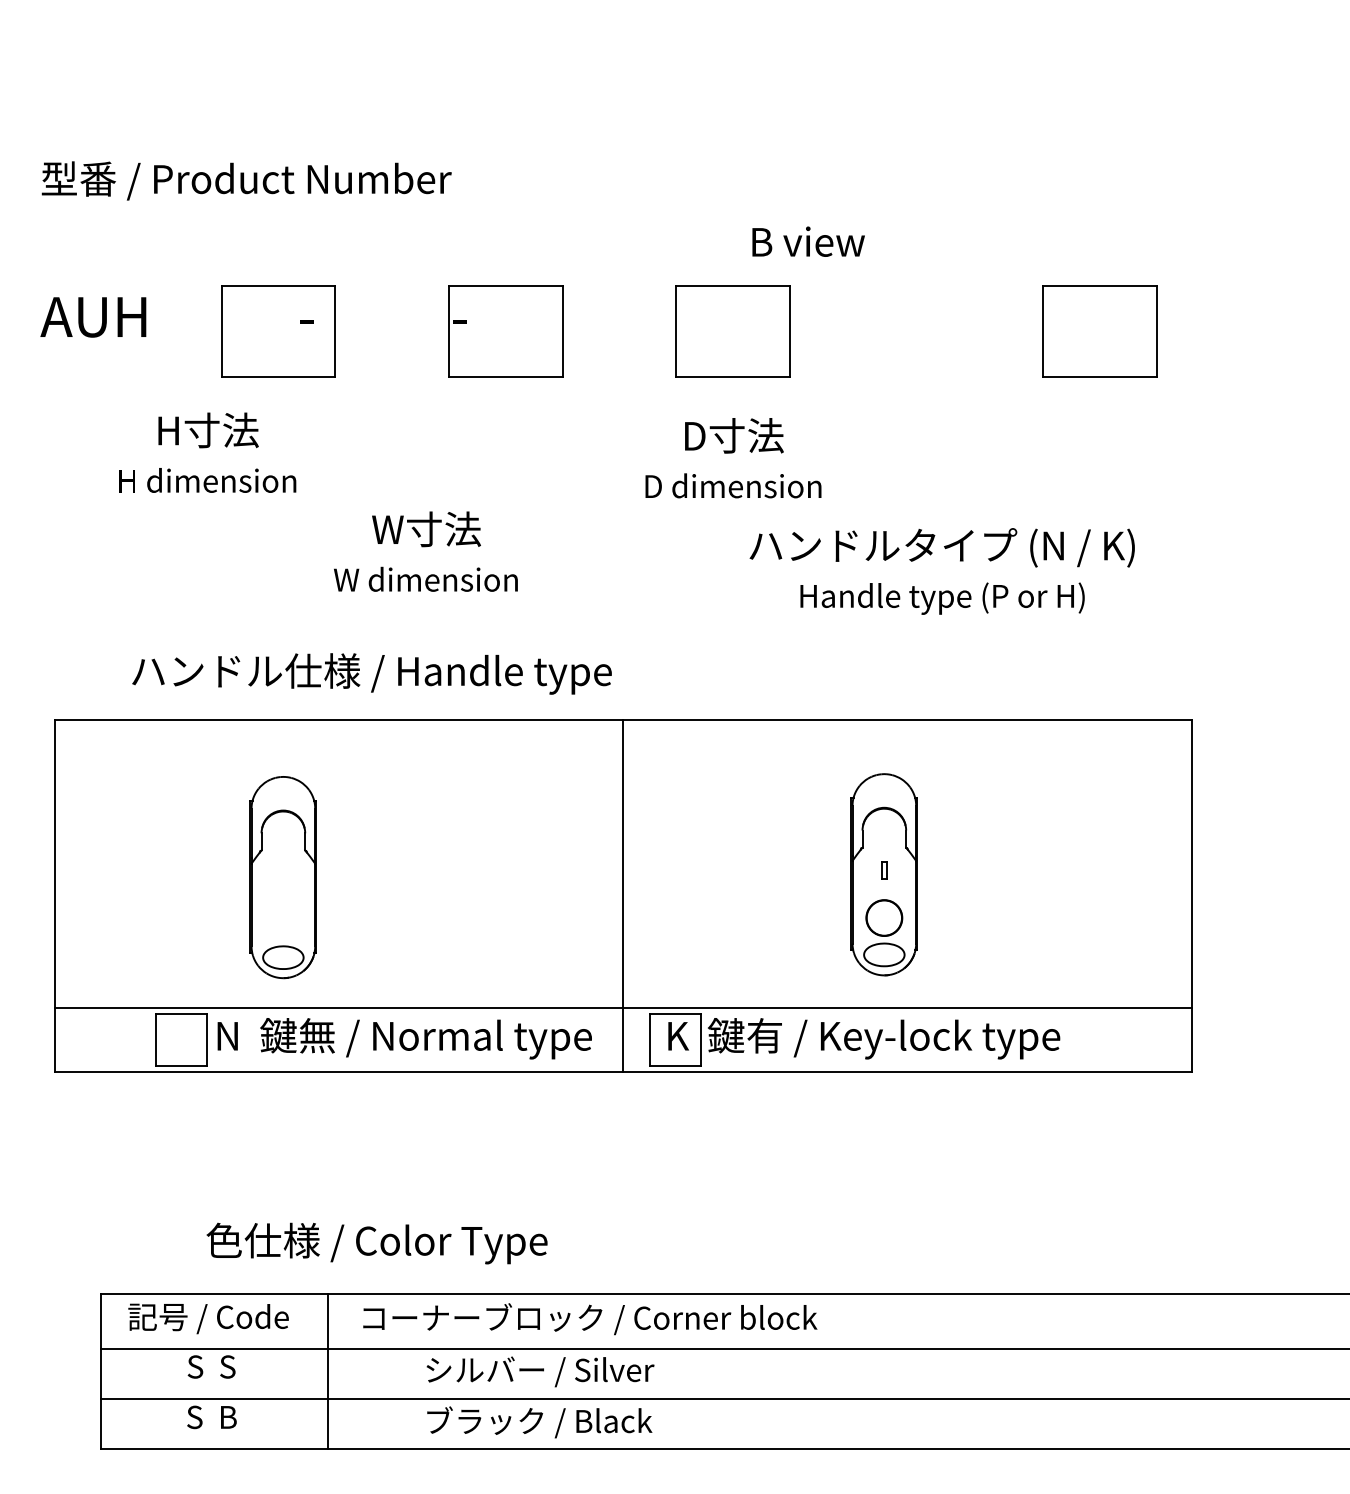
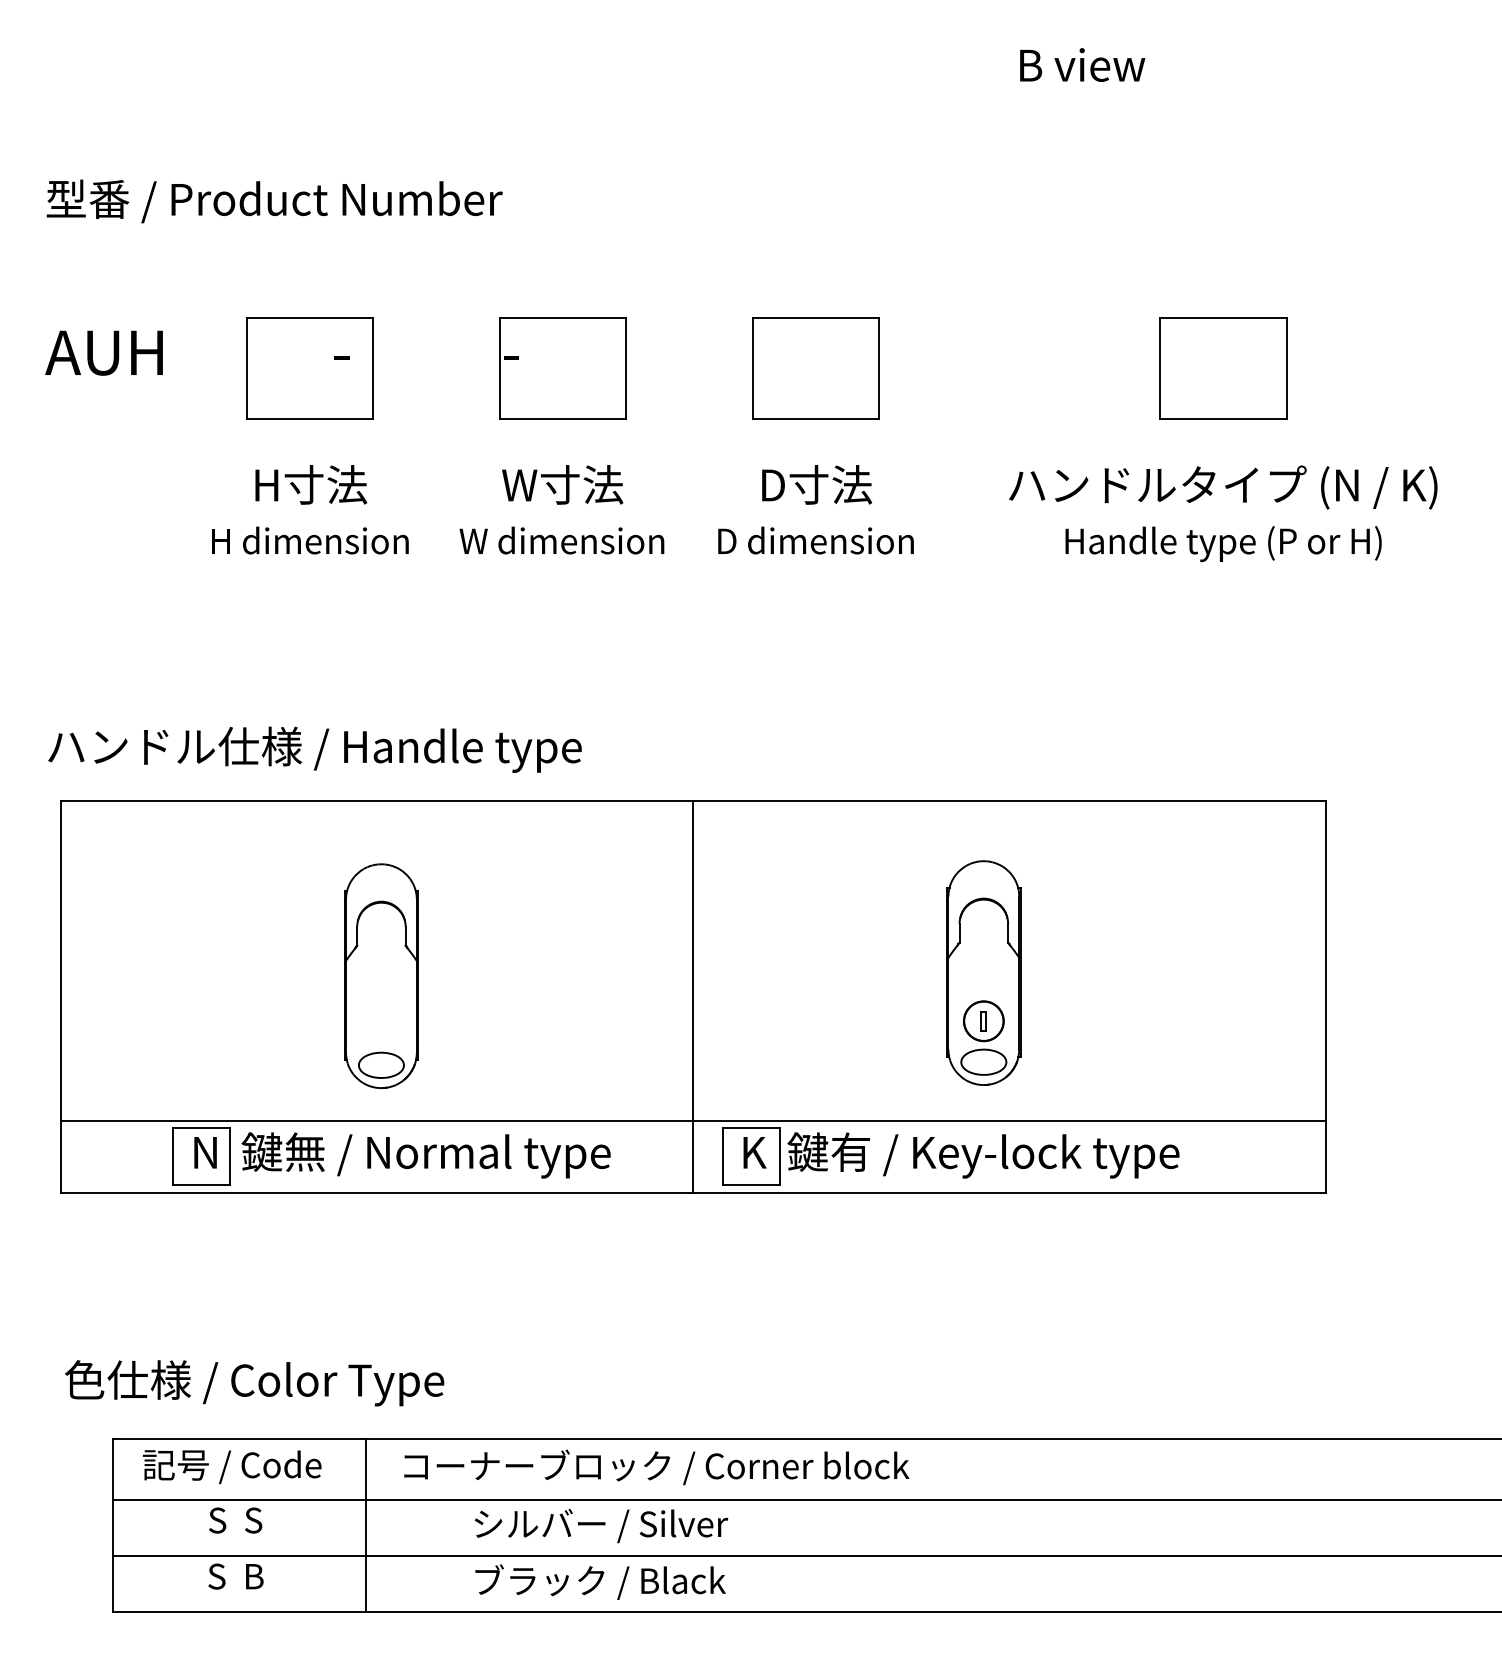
text: (808, 241) -> (1082, 64), moved
text: (207, 452) -> (310, 509), moved
text: (425, 551) -> (561, 509), moved
text: (942, 571) -> (1223, 513), moved
text: (371, 673) -> (314, 749), moved
part: (884, 870) -> (983, 1021), moved
part: (283, 876) -> (381, 975), moved
text: (404, 1038) -> (402, 1155), moved
text: (376, 1243) -> (254, 1383), moved

